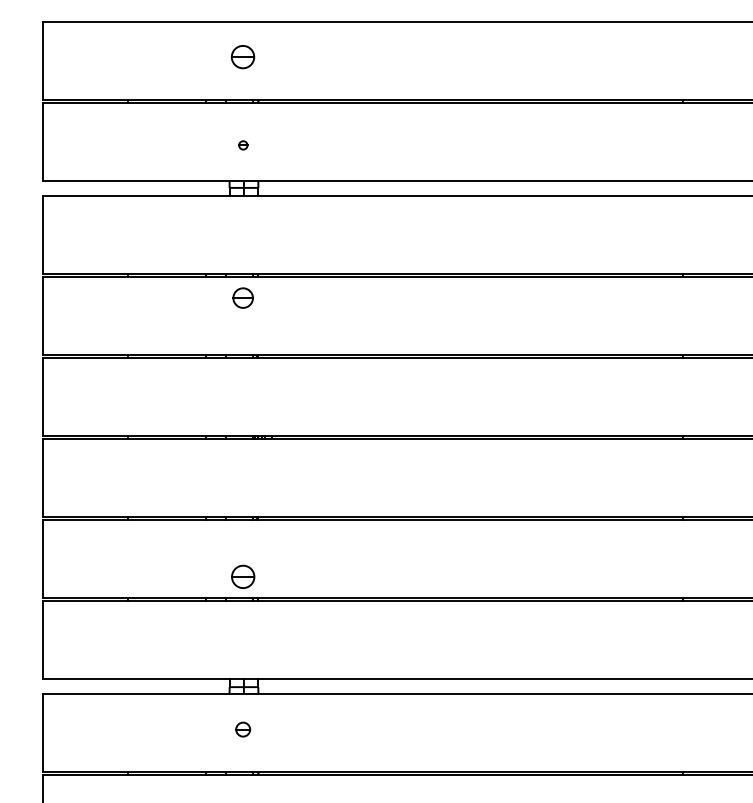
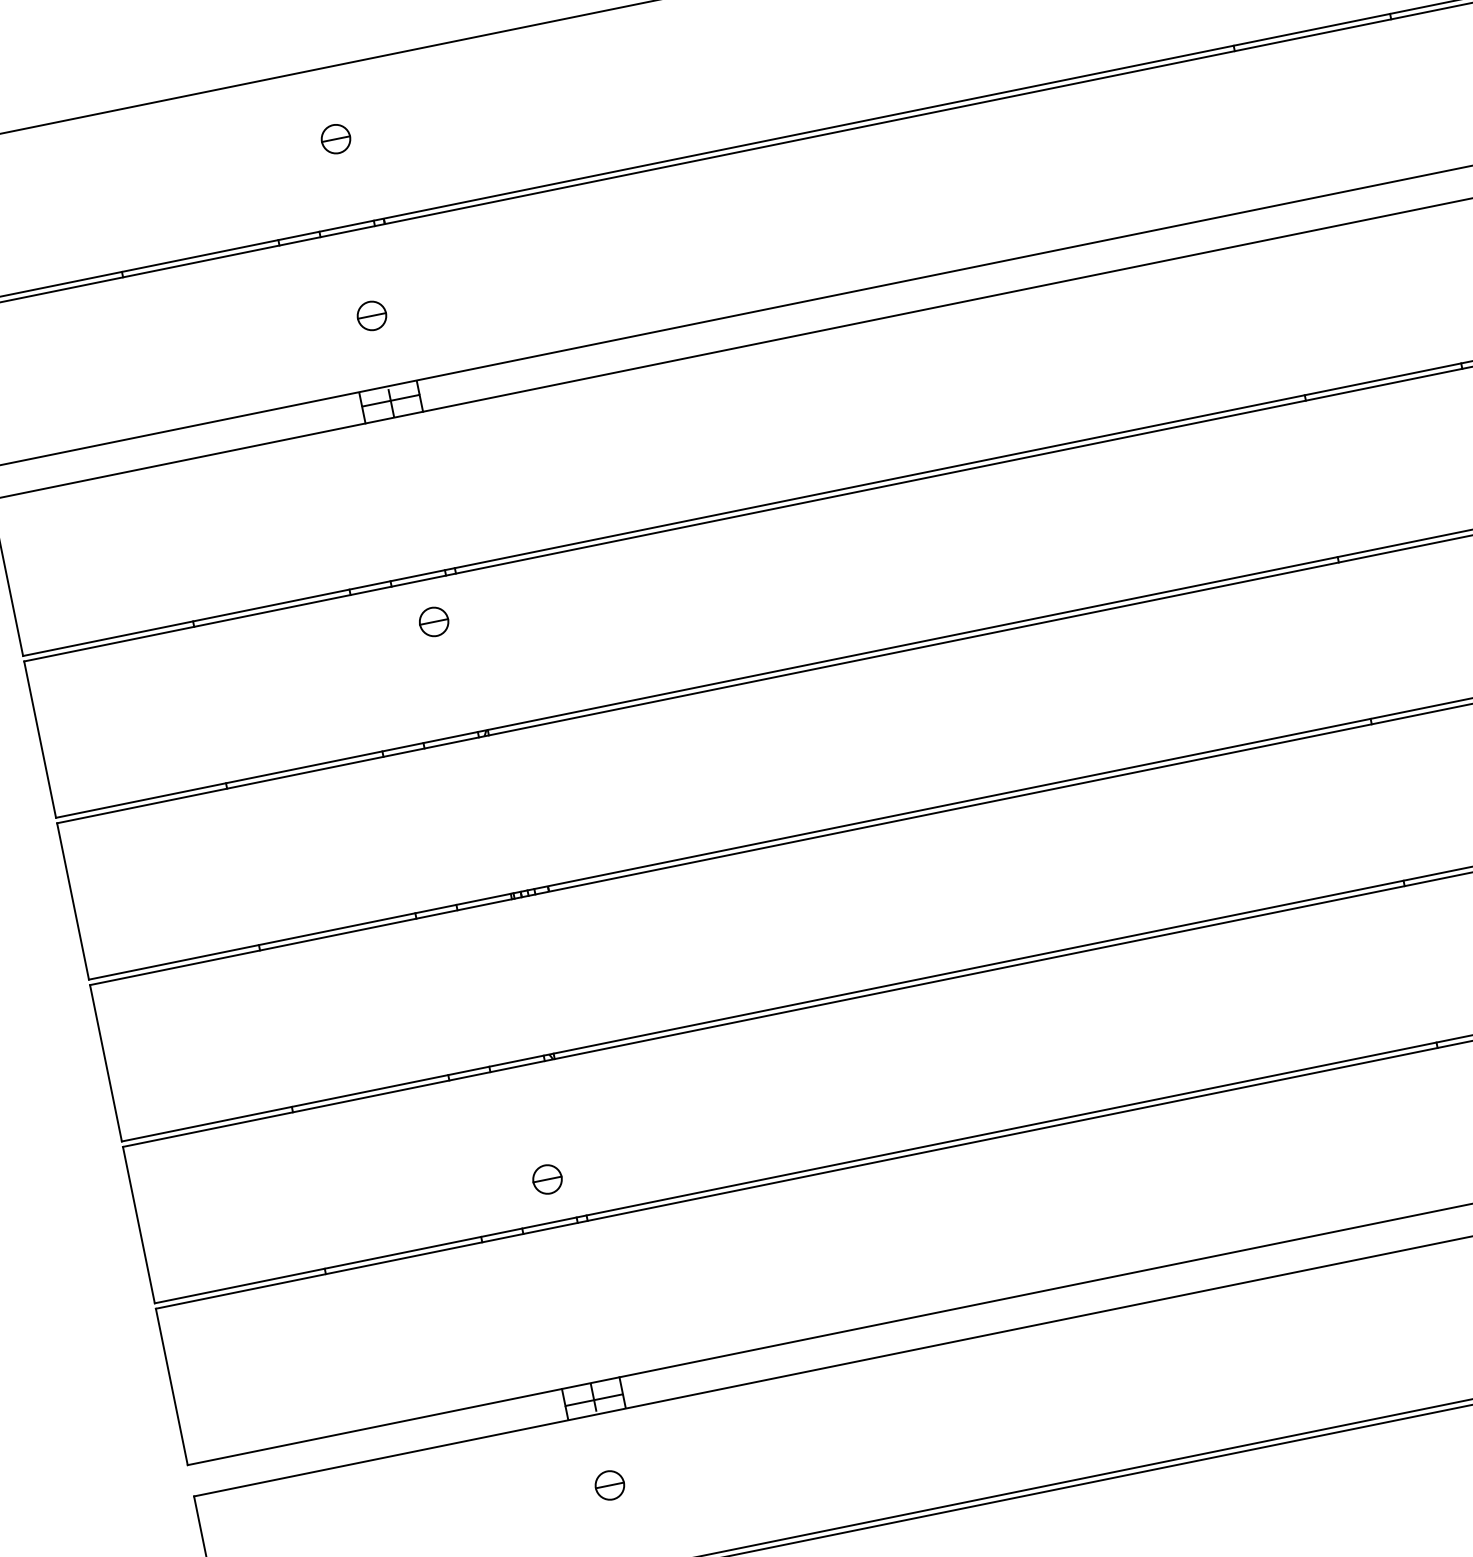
part: (243, 56) -> (336, 137), size x0.62
part: (243, 145) -> (372, 316), size x1.67
part: (242, 298) -> (432, 622), size x0.71
part: (242, 576) -> (546, 1179), size x0.62

